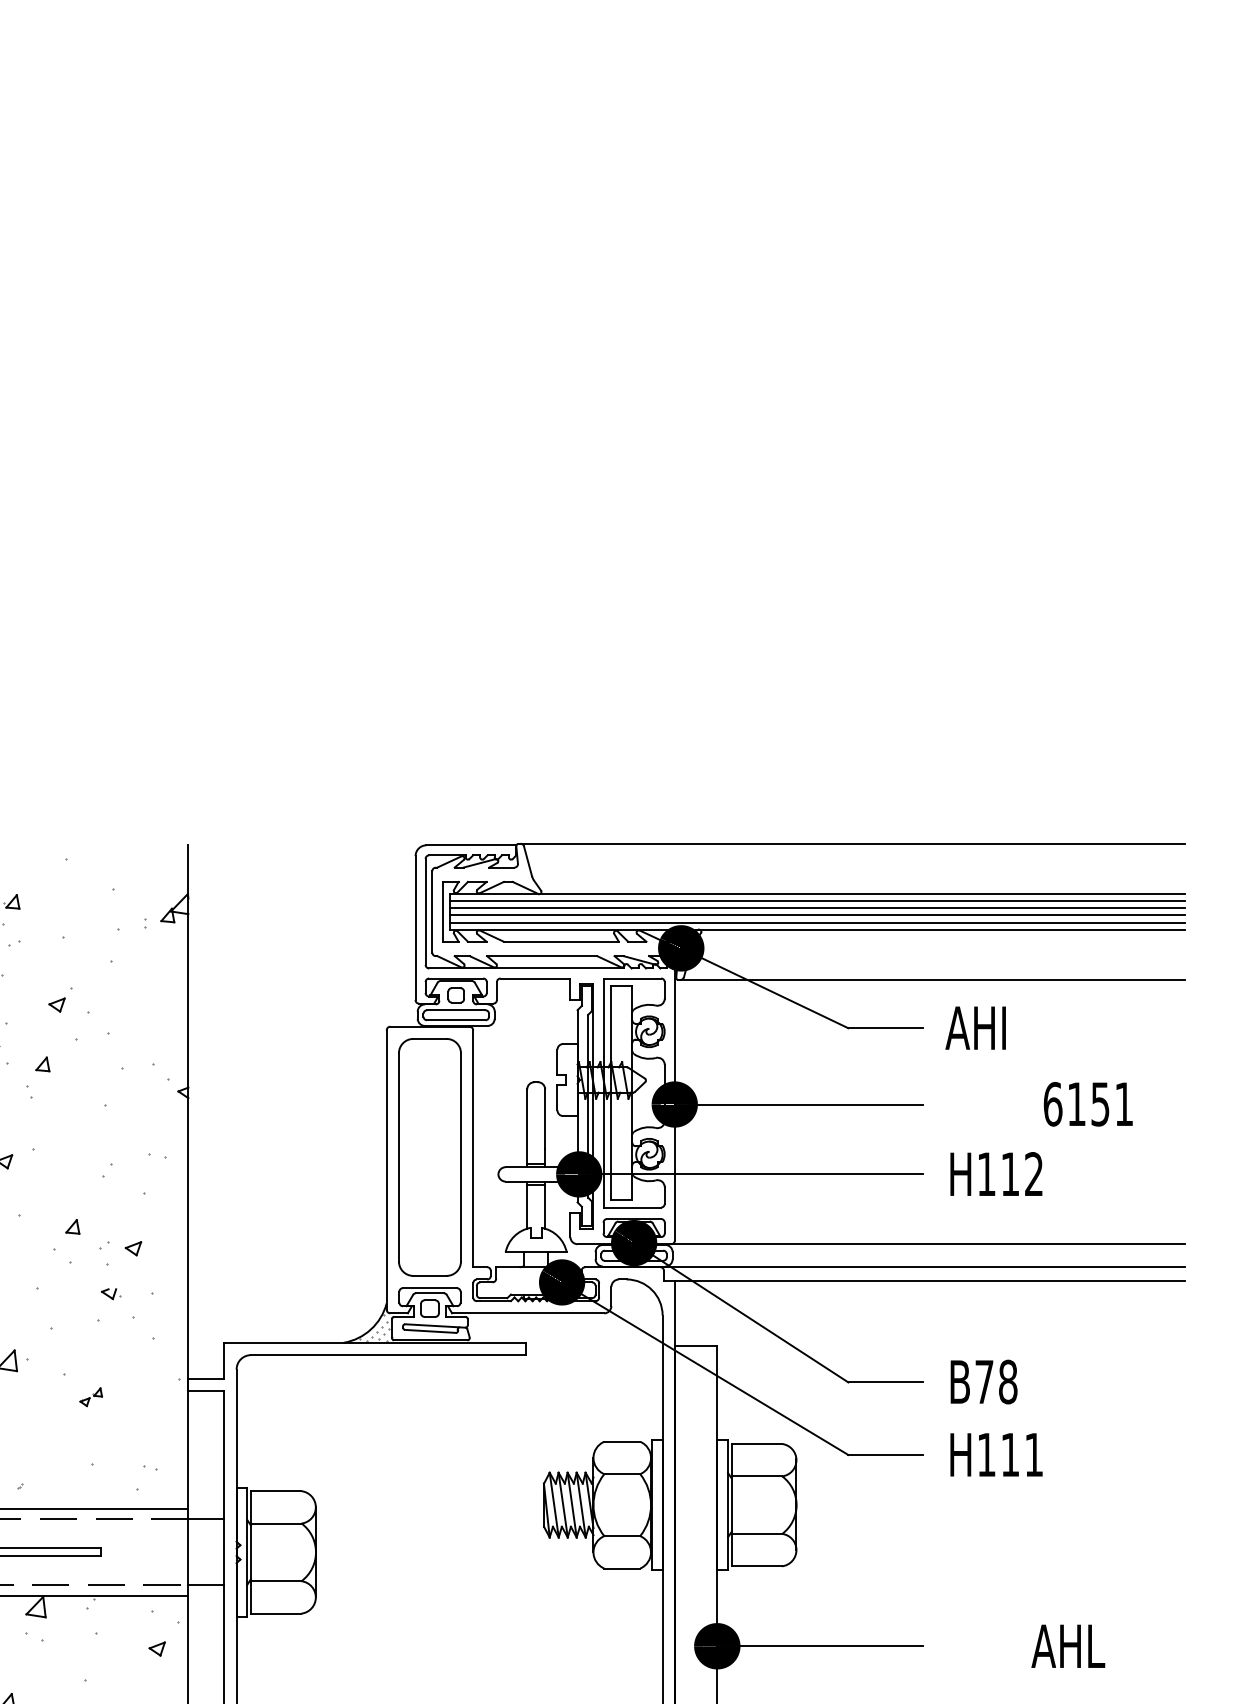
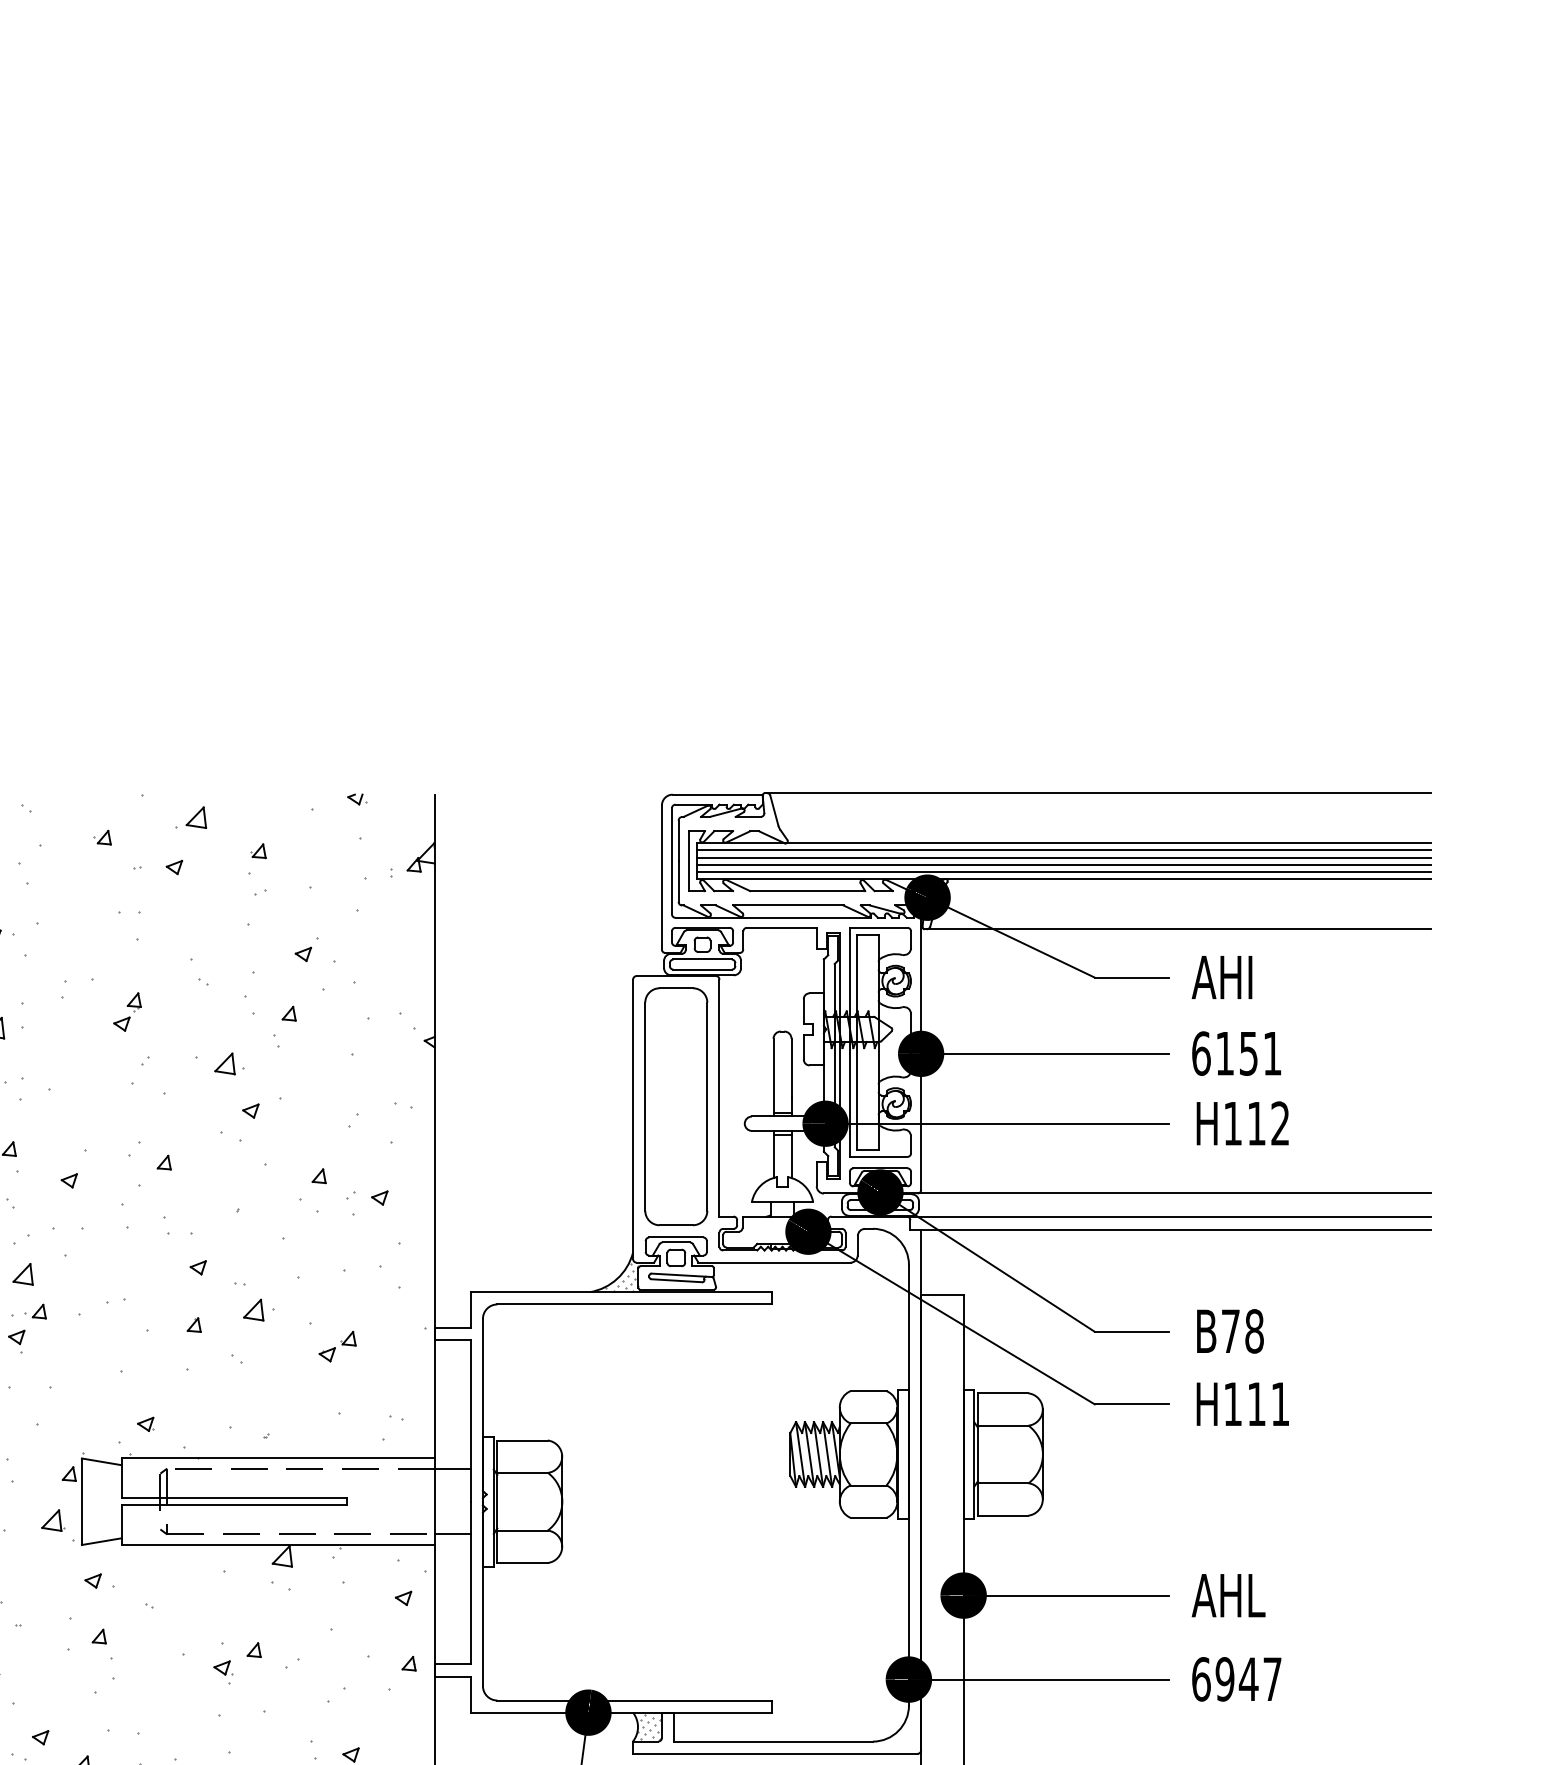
text: (1088, 1104) -> (1236, 1053), moved
part: (111, 1294) -> (357, 799), moved
part: (91, 1397) -> (337, 1346), size x1.67
text: (1068, 1646) -> (1228, 1595), moved

